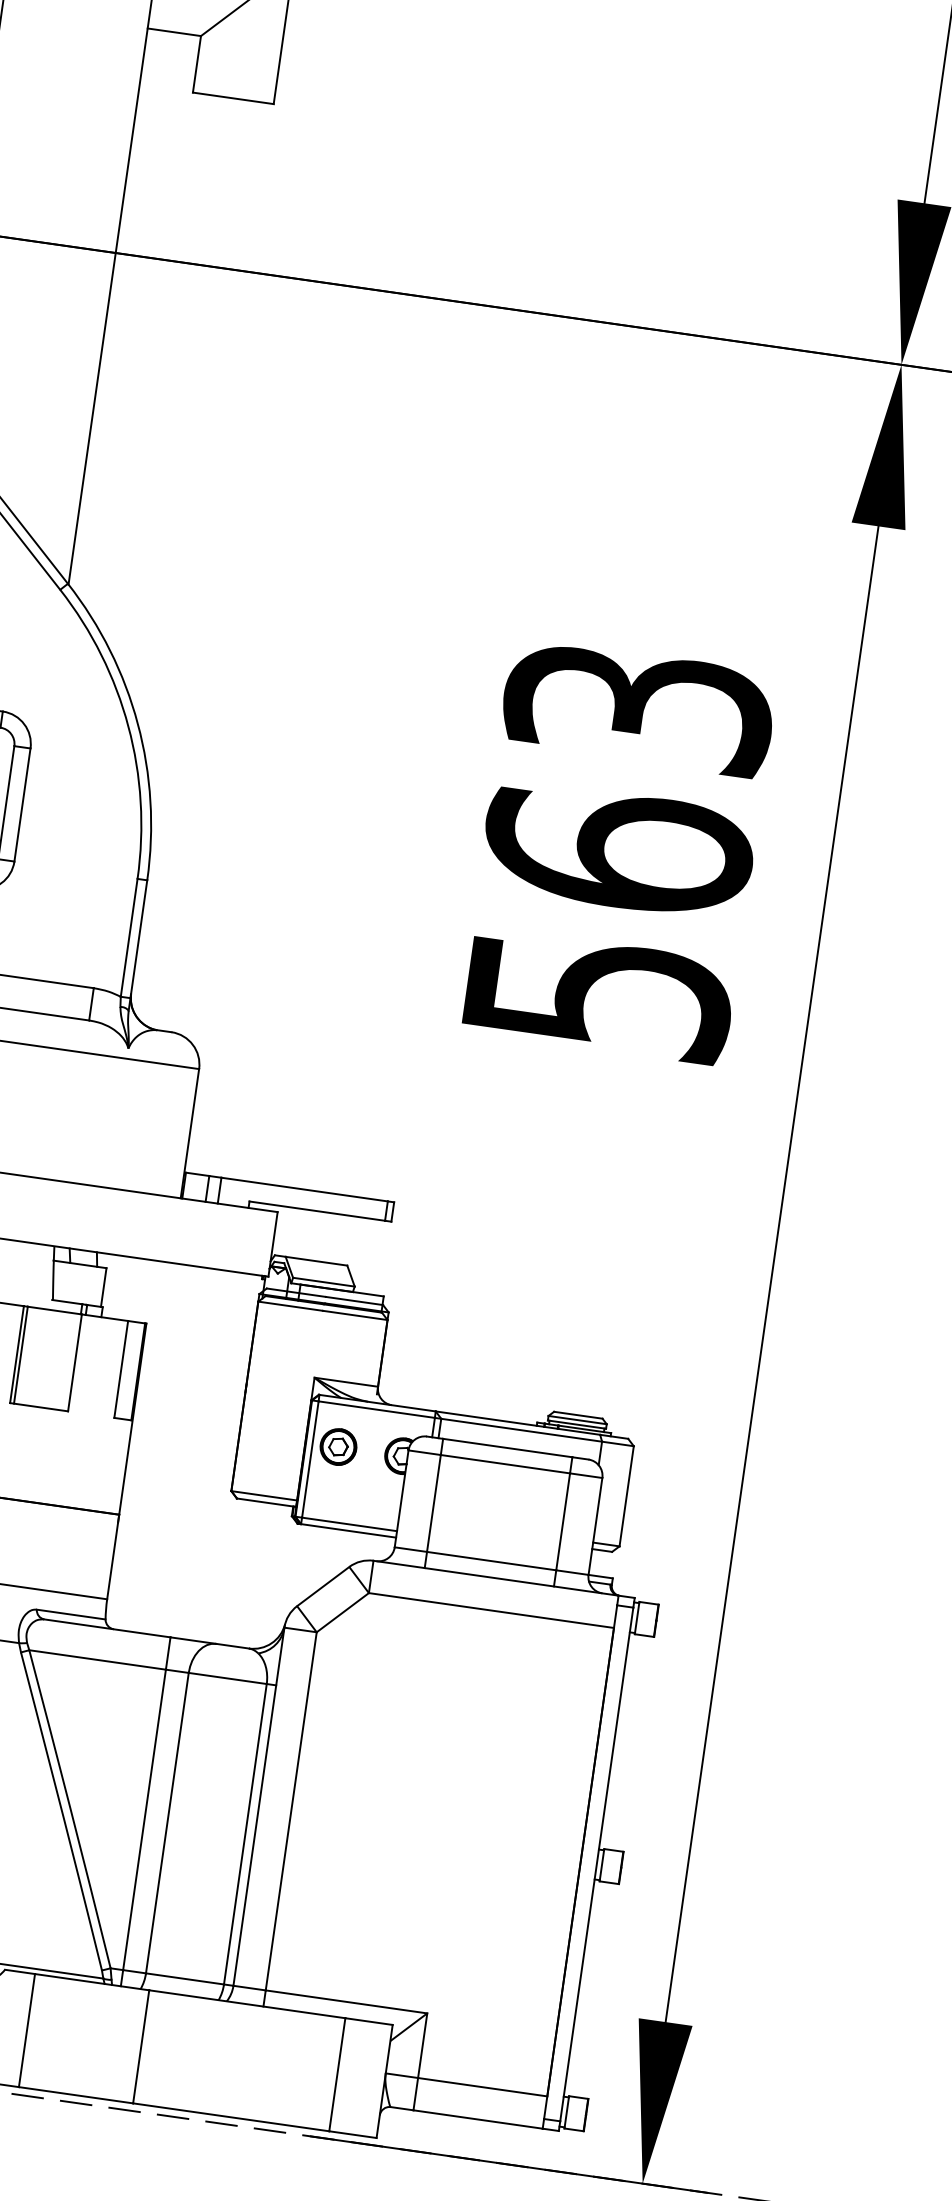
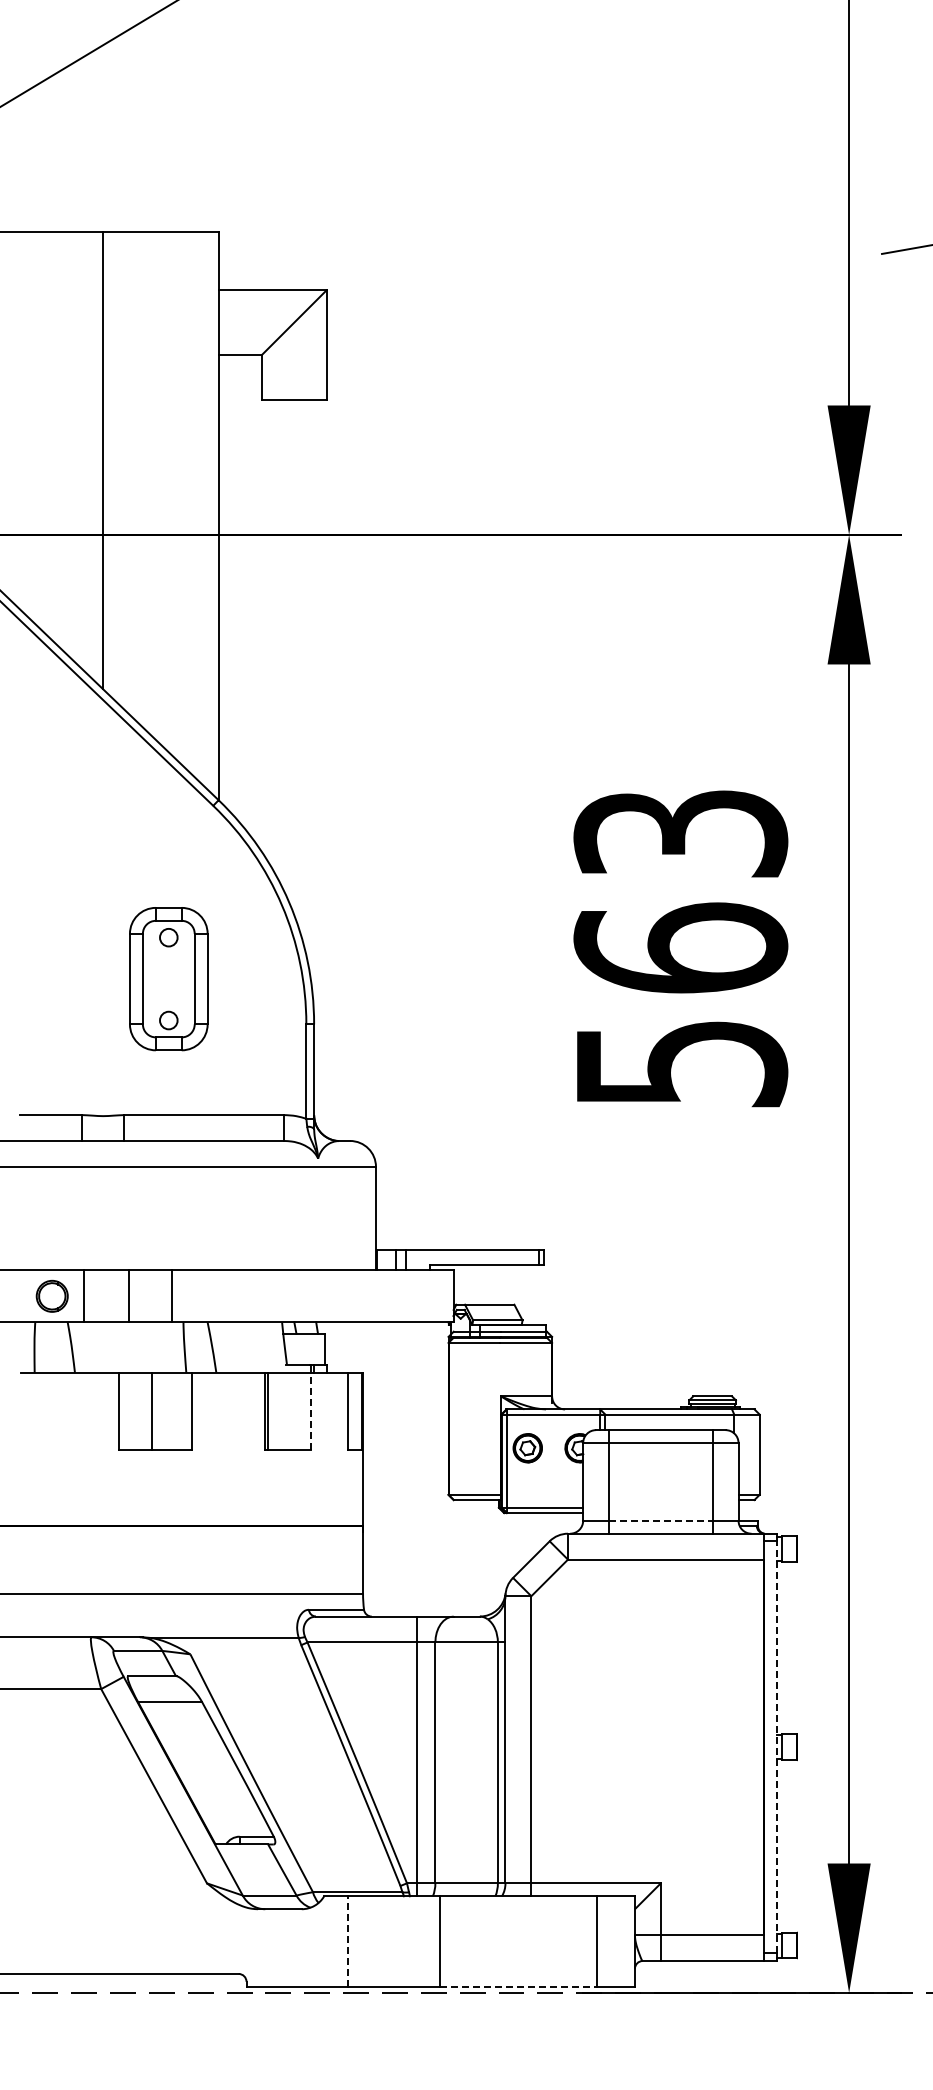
line: (75, 1362) -> (311, 1411), solid -> dashed
line: (491, 1560) -> (660, 1520), solid -> dashed
line: (596, 1864) -> (777, 1747), solid -> dashed
line: (27, 2030) -> (348, 1941), solid -> dashed
line: (231, 2116) -> (518, 1986), solid -> dashed

